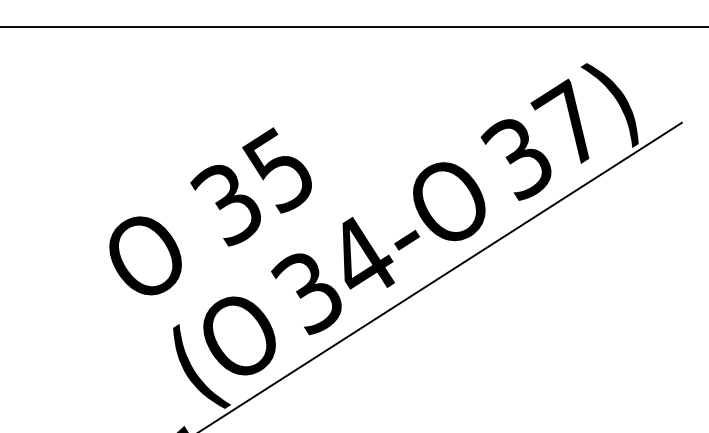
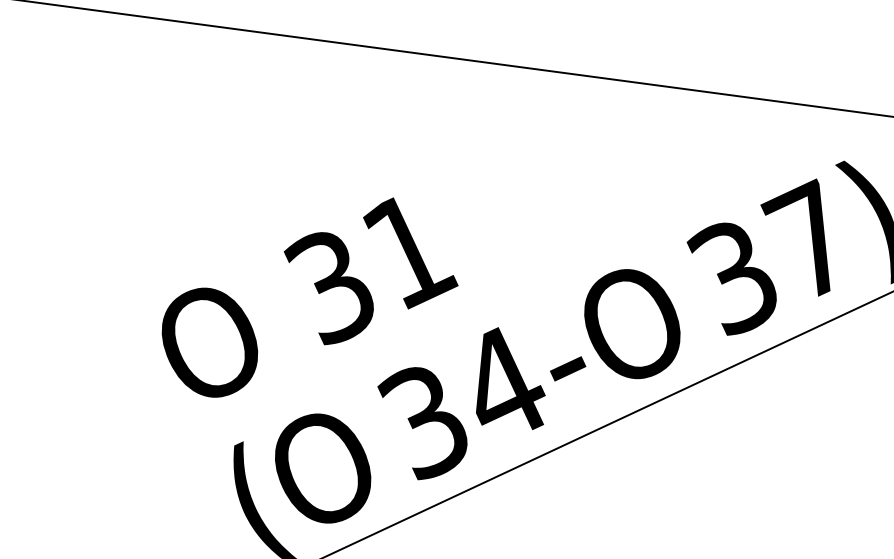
text: (280, 170) -> (408, 251), 35 -> 31

